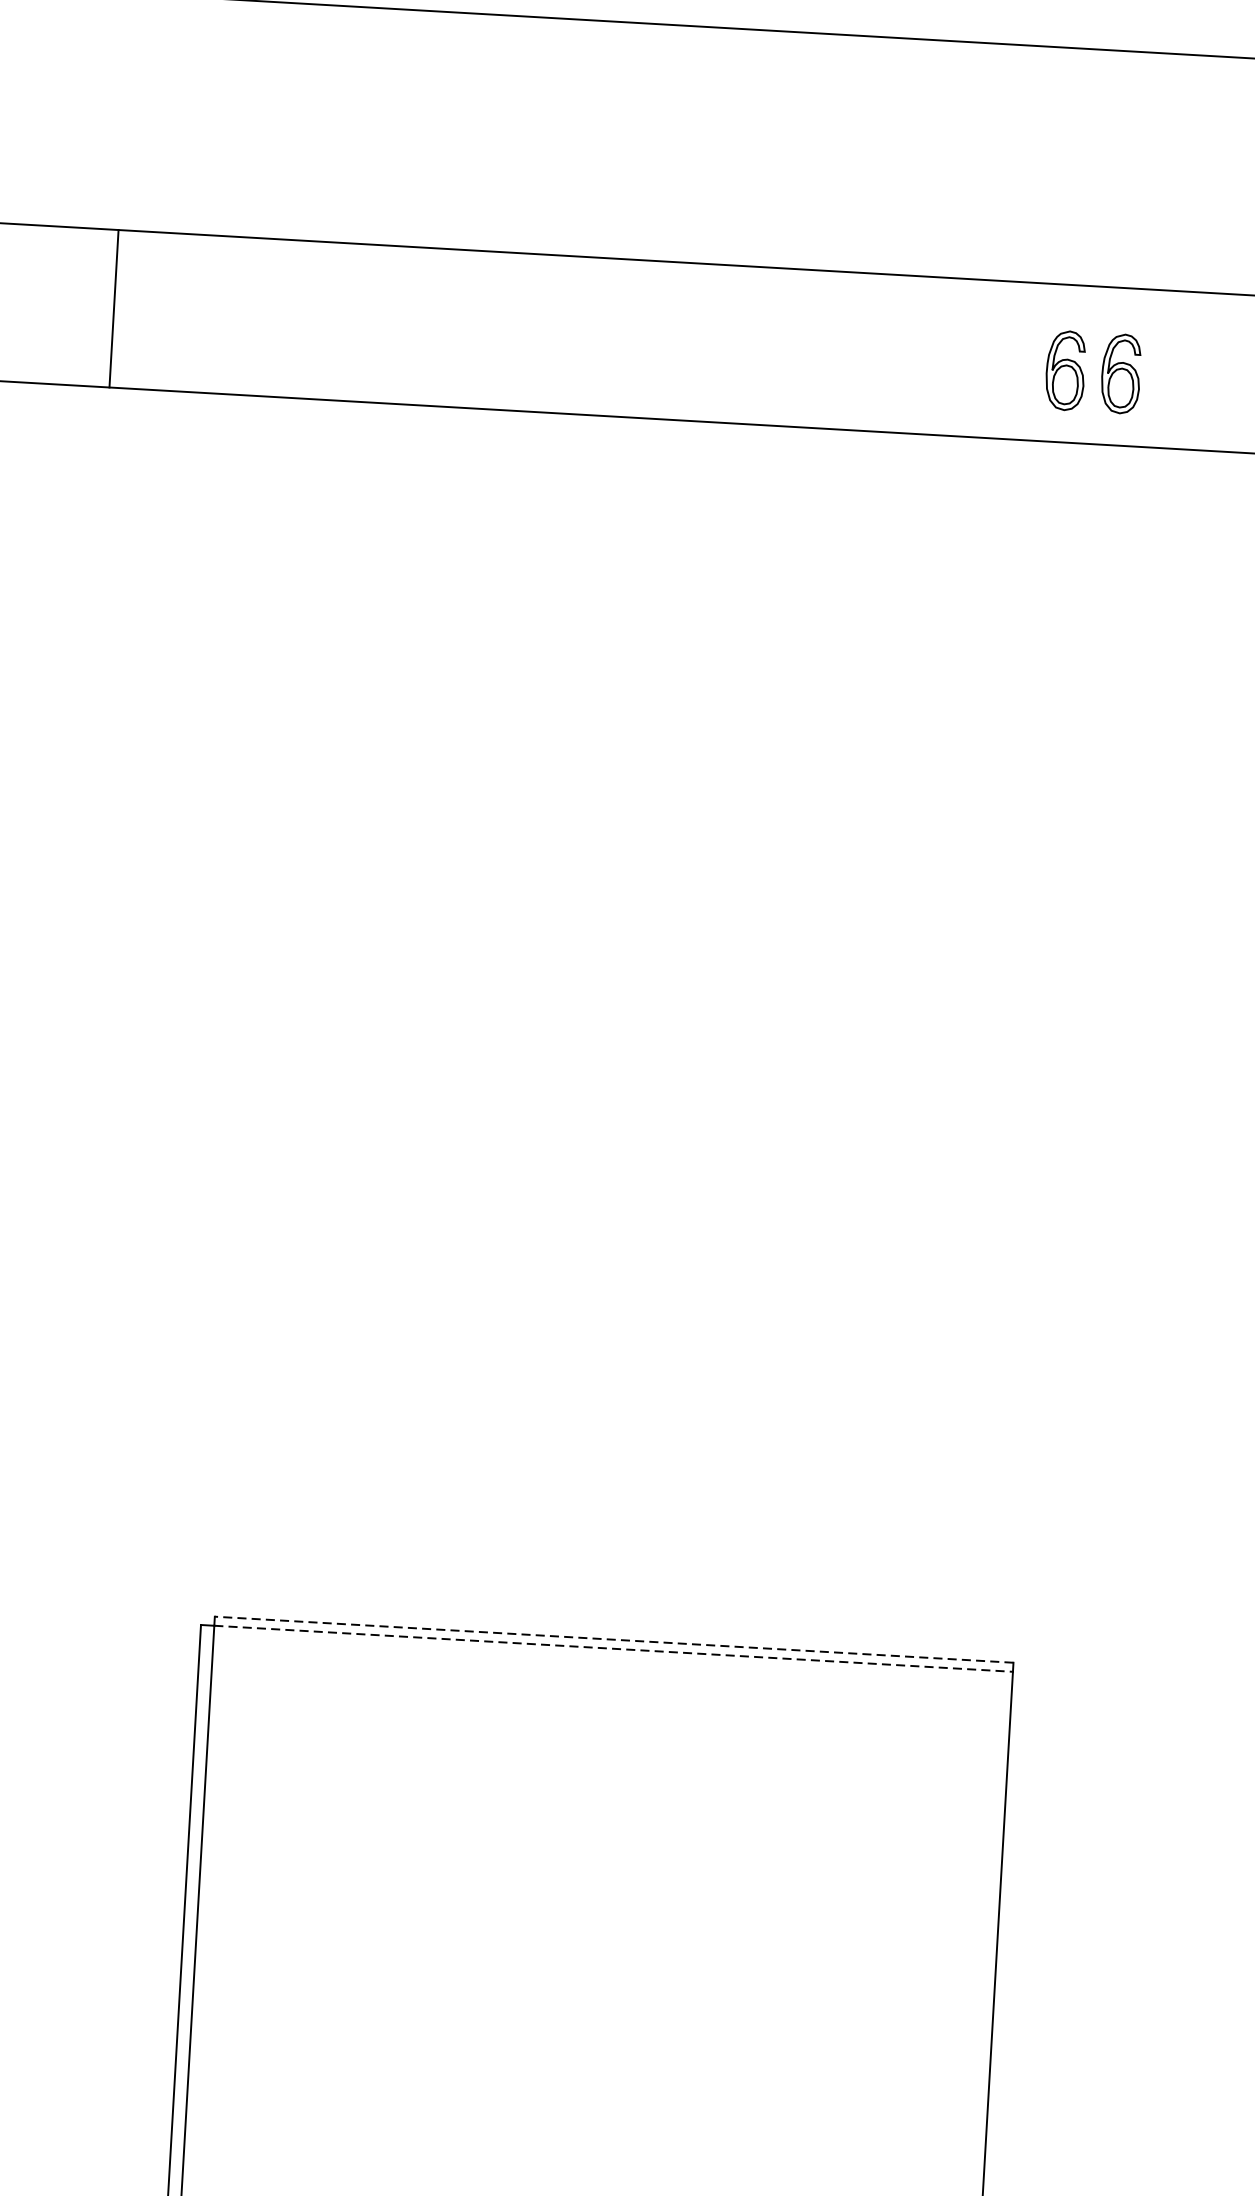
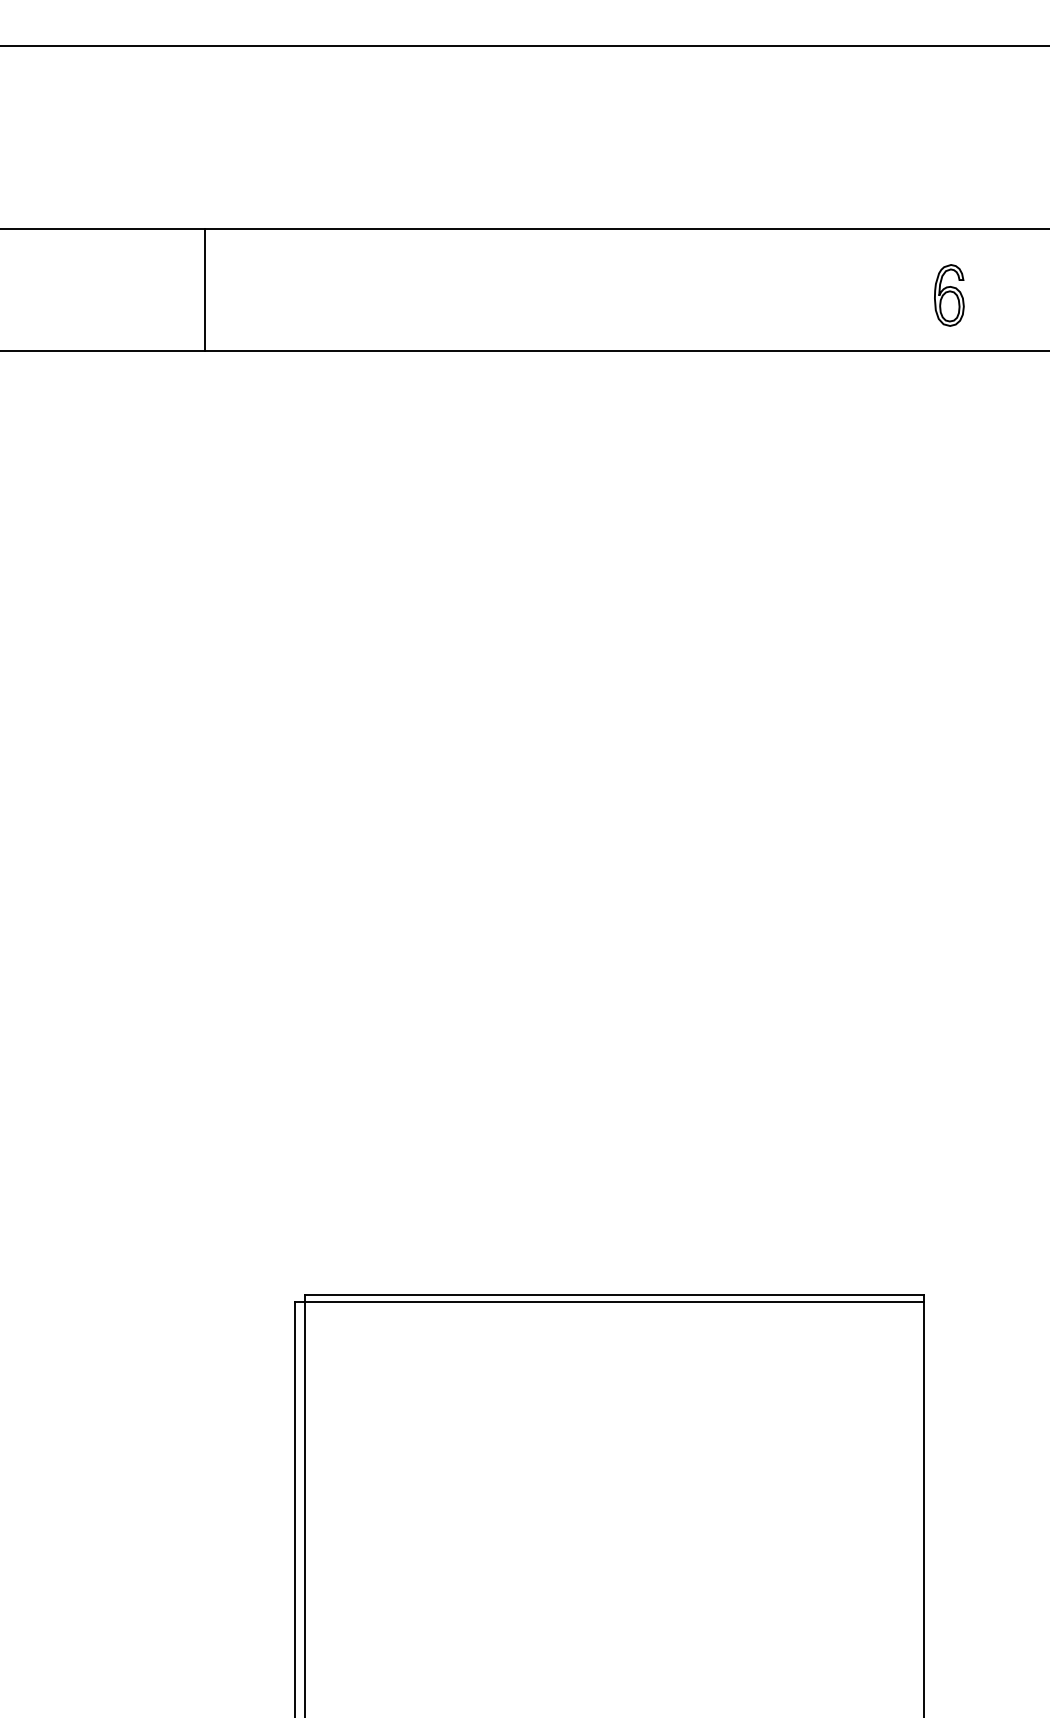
line: (114, 309) -> (205, 290), moved
part: (1065, 370) -> (906, 295), removed
line: (612, 1640) -> (613, 1295), dashed -> solid
line: (613, 1649) -> (614, 1302), dashed -> solid

